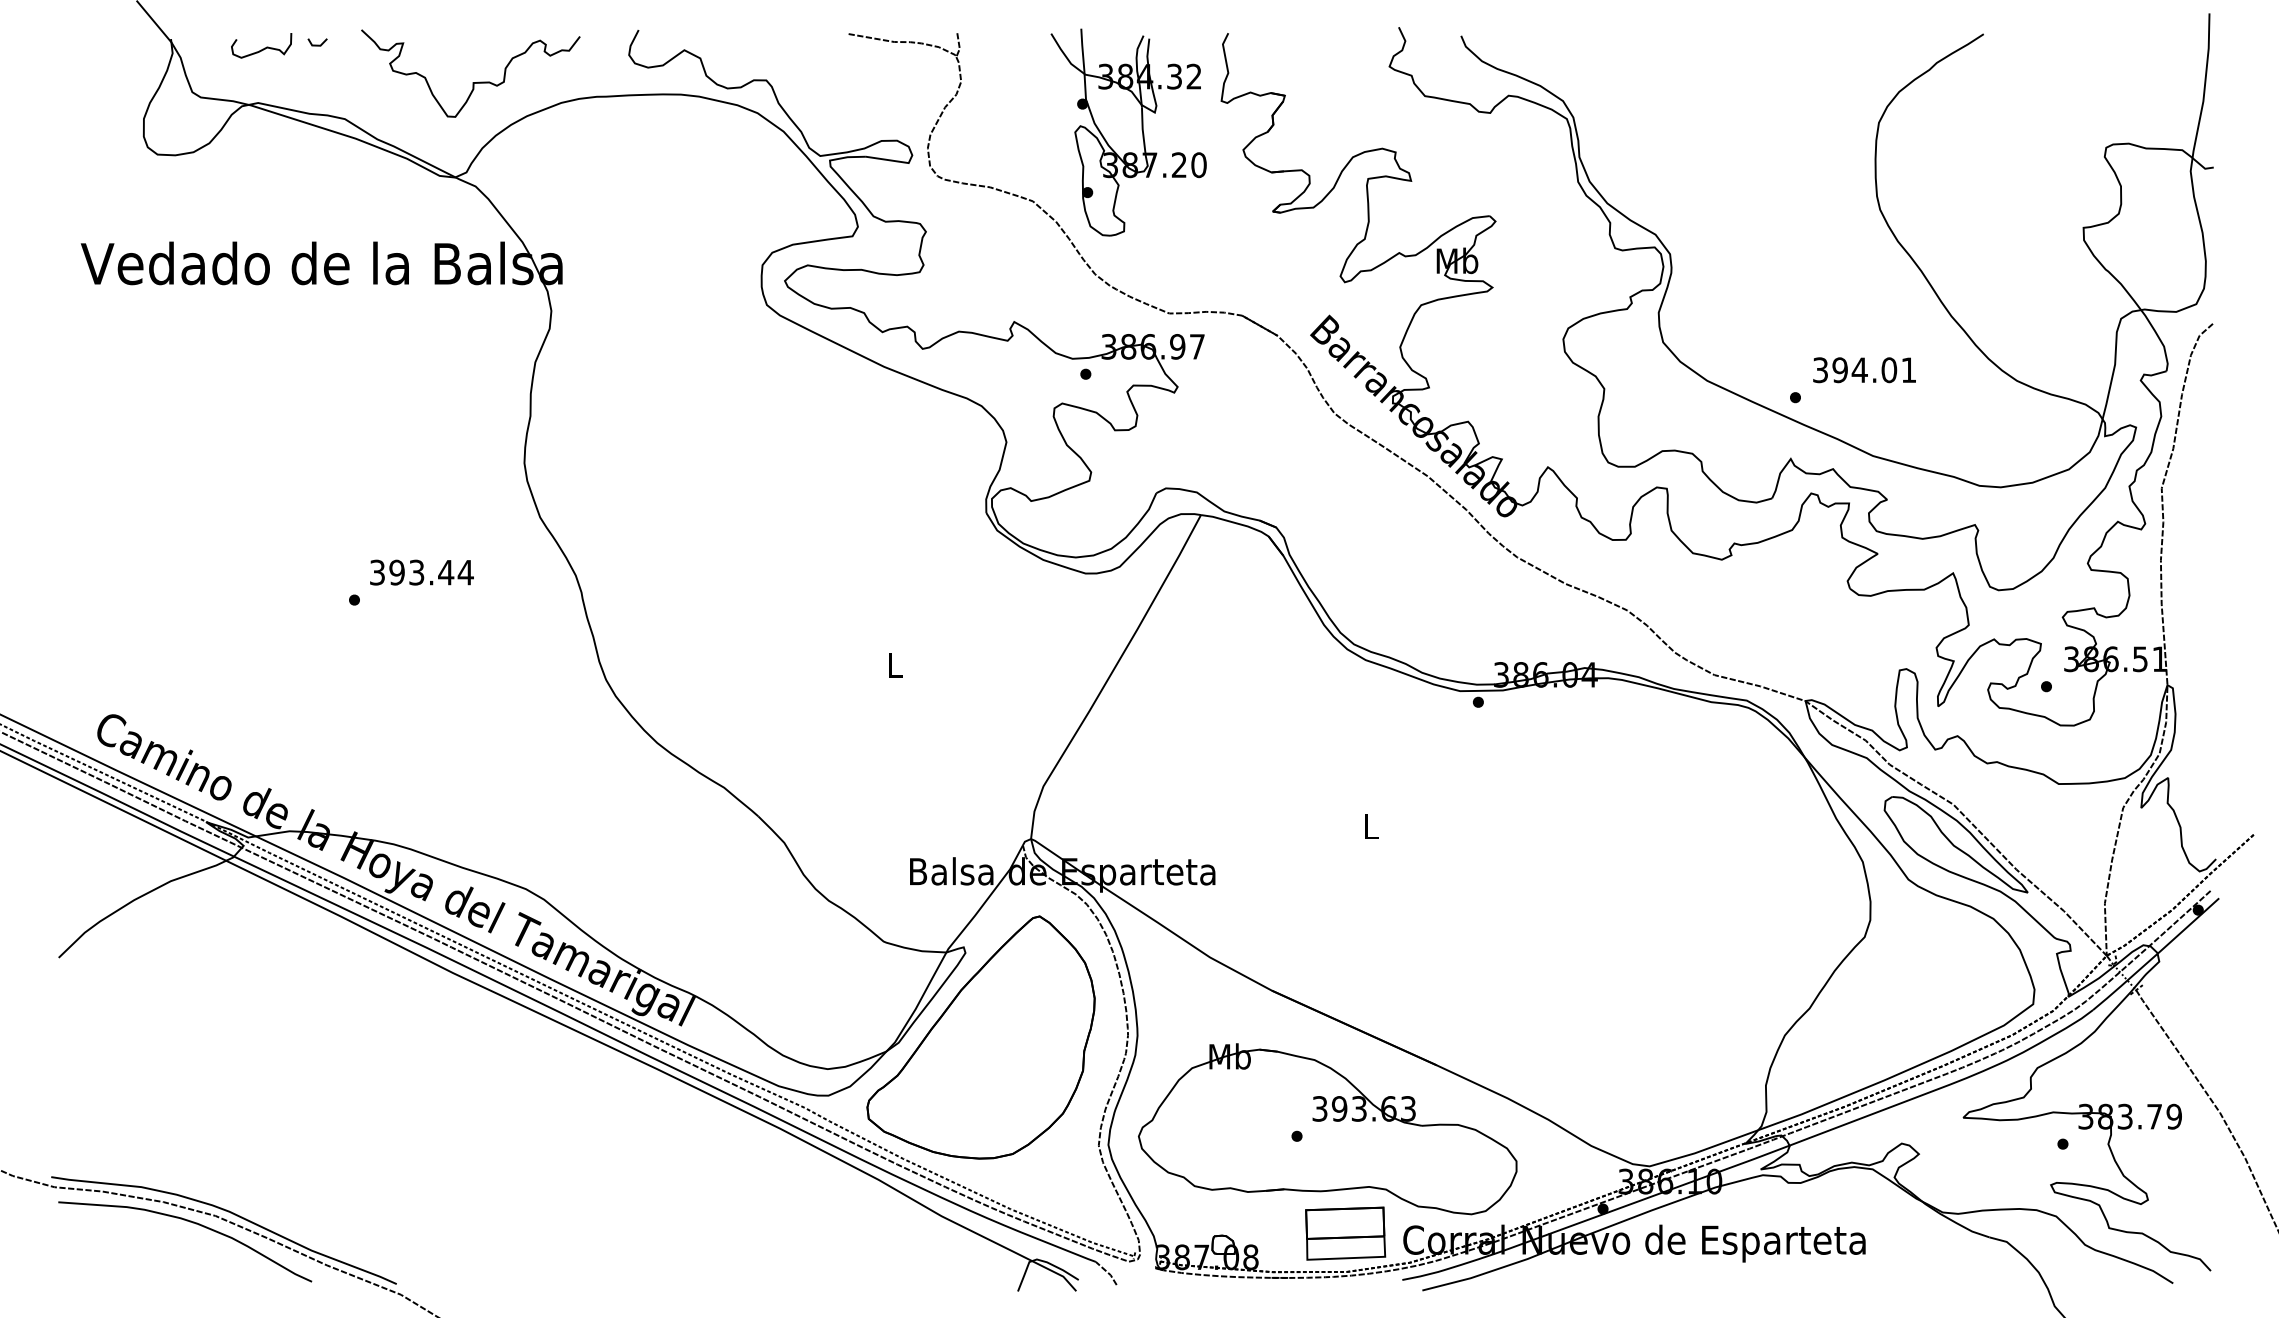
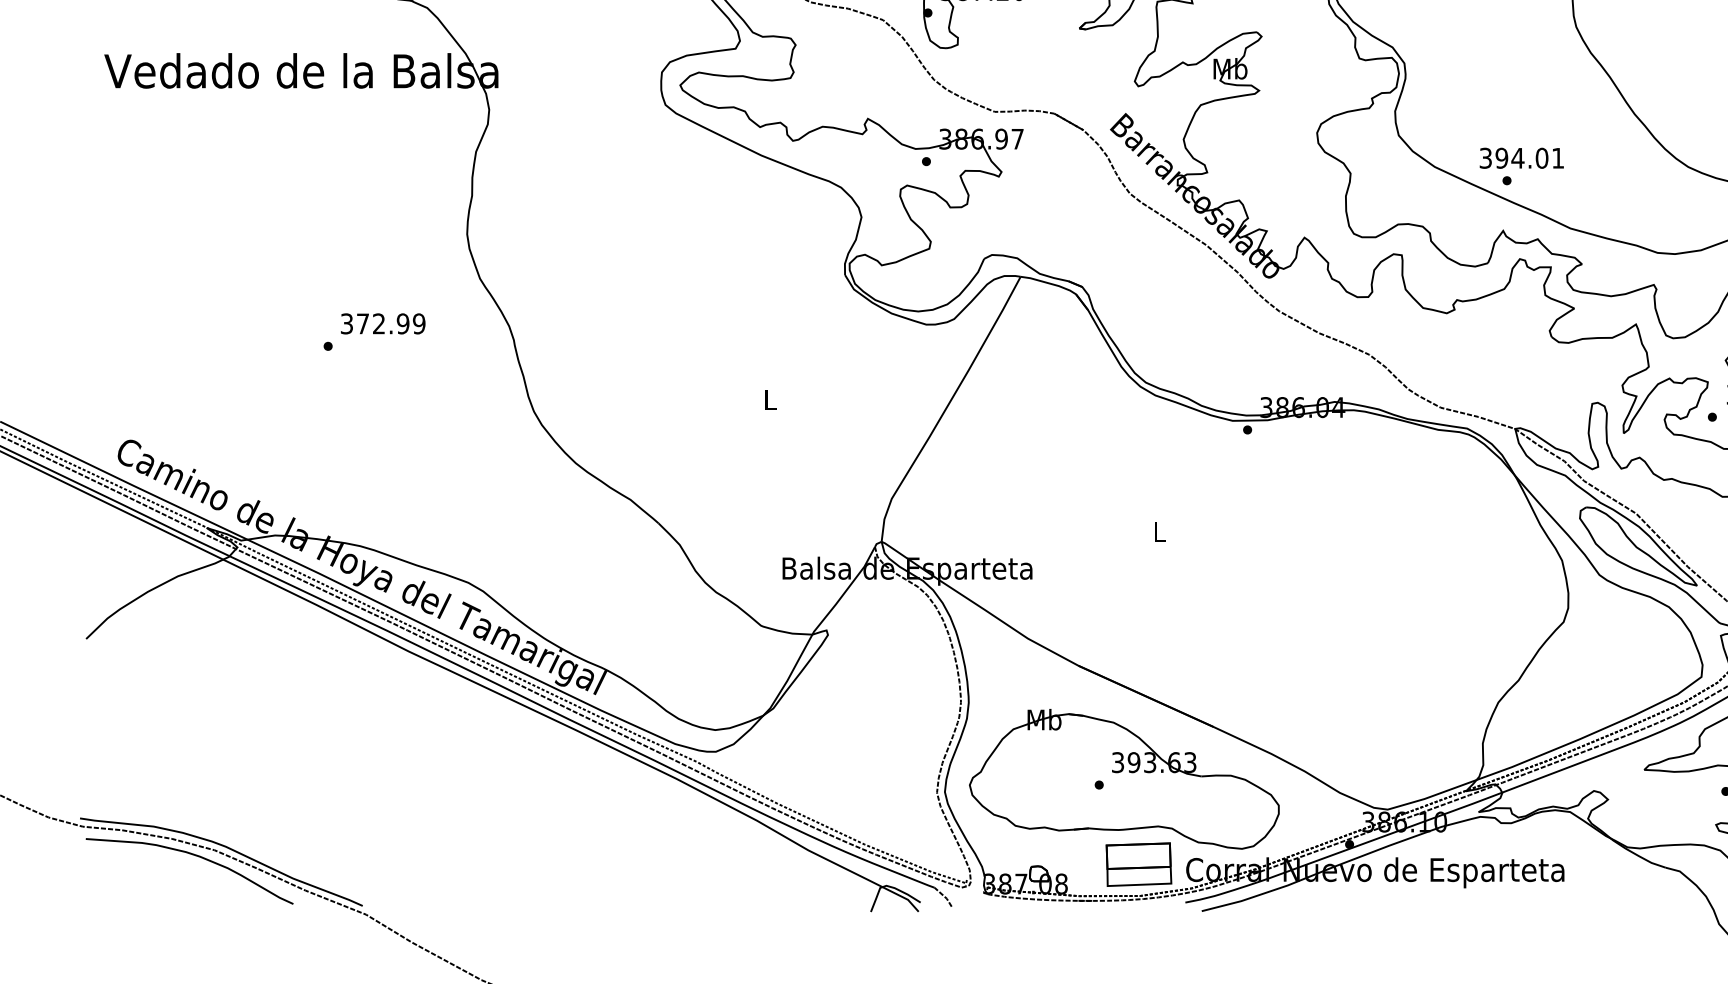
text: (1864, 370) -> (1521, 158), moved
text: (431, 572) -> (391, 323), 393.44 -> 372.99
part: (980, 1037) -> (840, 704), removed

